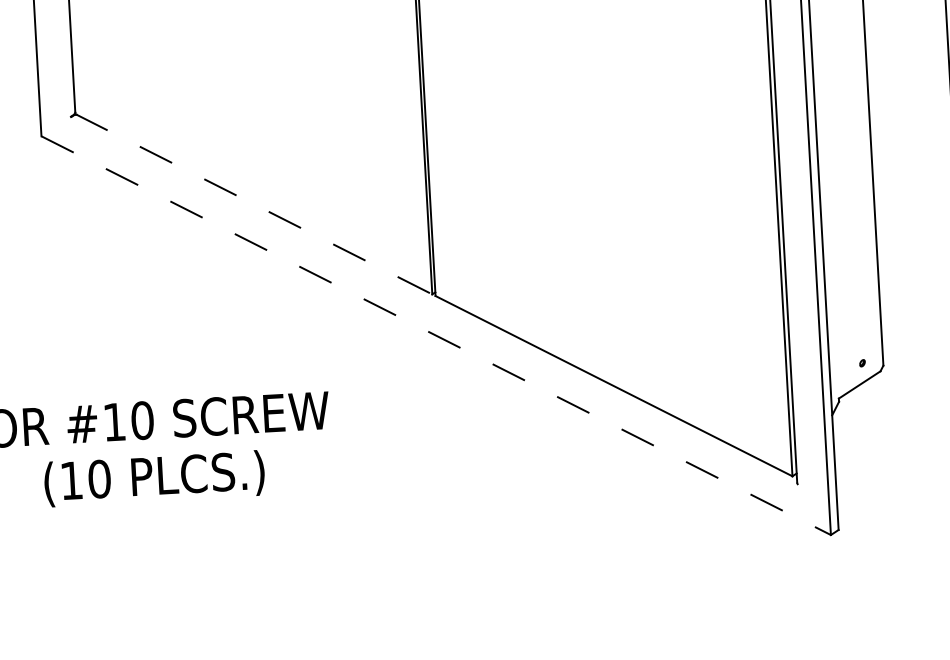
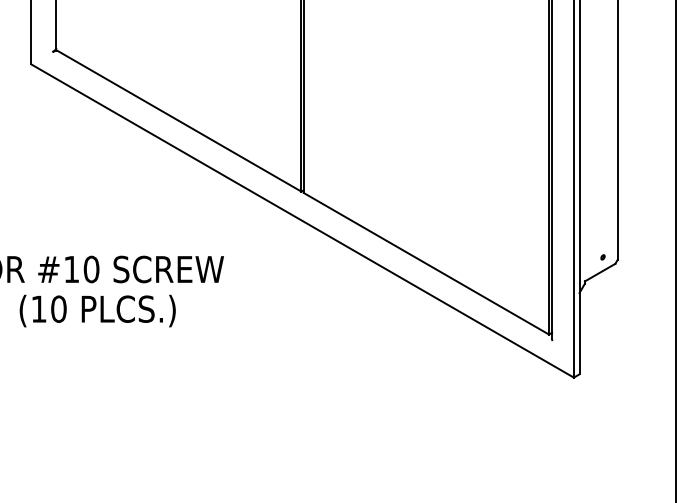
line: (253, 203) -> (178, 120), dashed -> solid
line: (437, 336) -> (303, 221), dashed -> solid

